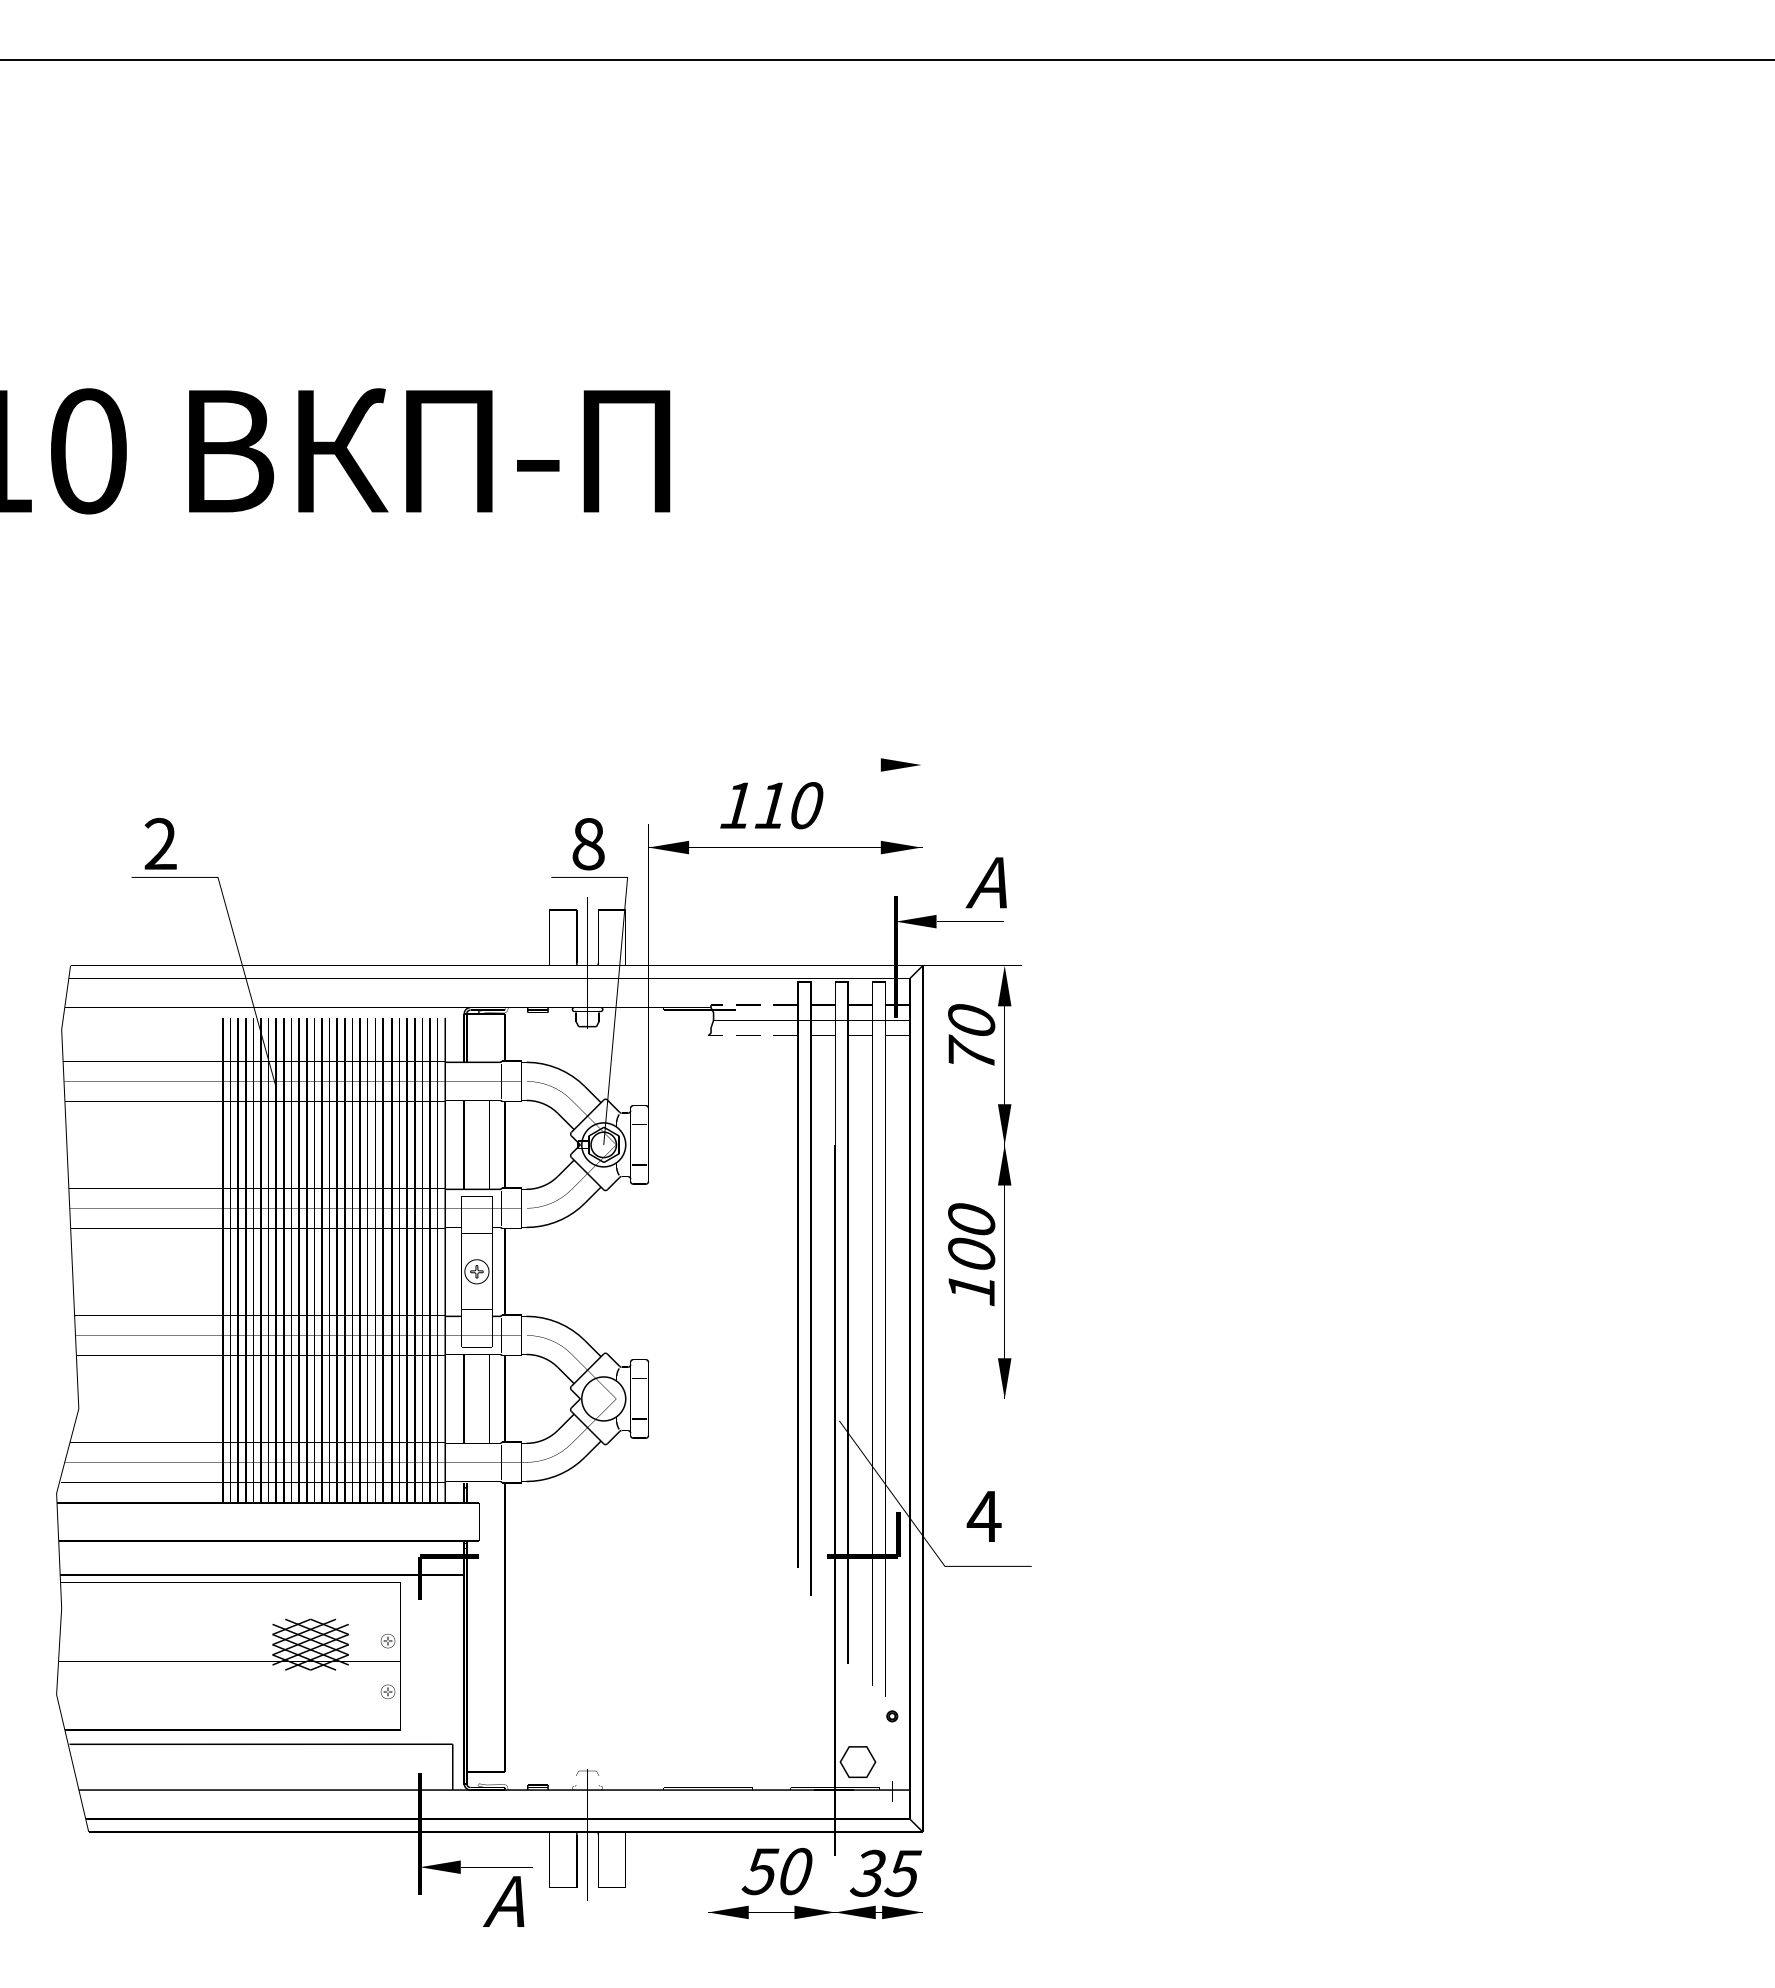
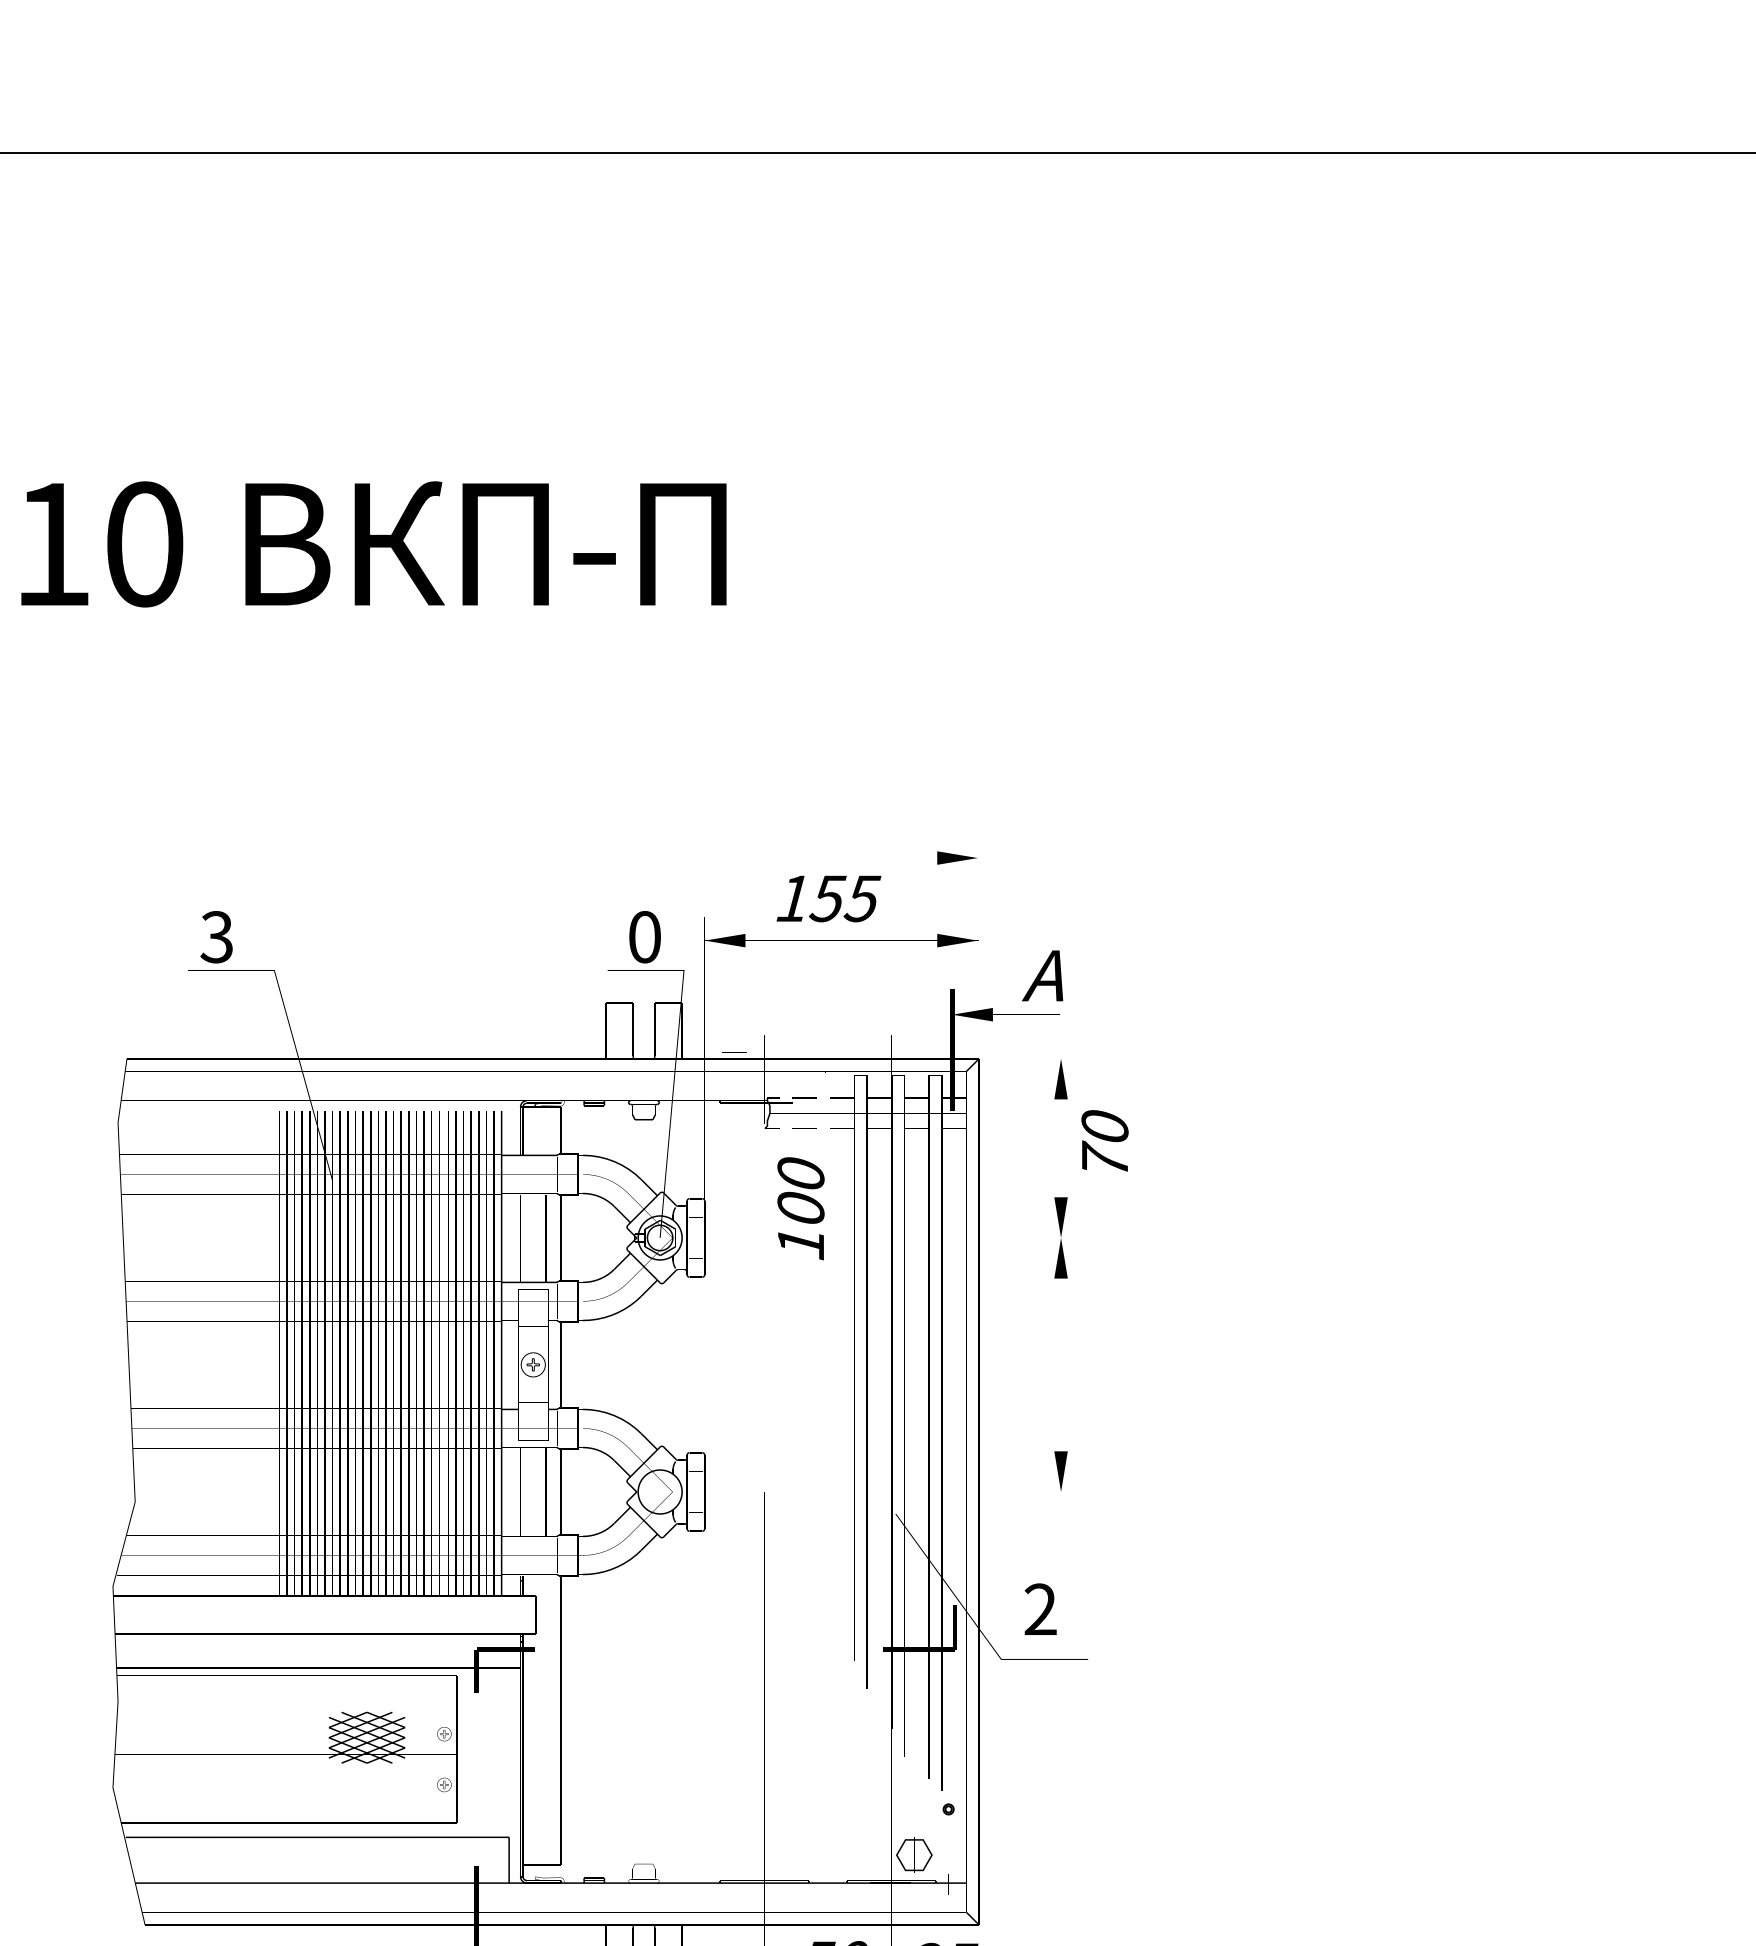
text: (788, 805) -> (844, 898), 110 -> 155
text: (588, 843) -> (644, 936), 8 -> 0
text: (160, 844) -> (216, 937), 2 -> 3
line: (678, 959) -> (734, 1052), added
text: (971, 1034) -> (1104, 1140), moved
text: (971, 1254) -> (800, 1208), moved
text: (983, 1515) -> (1039, 1608), 4 -> 2

